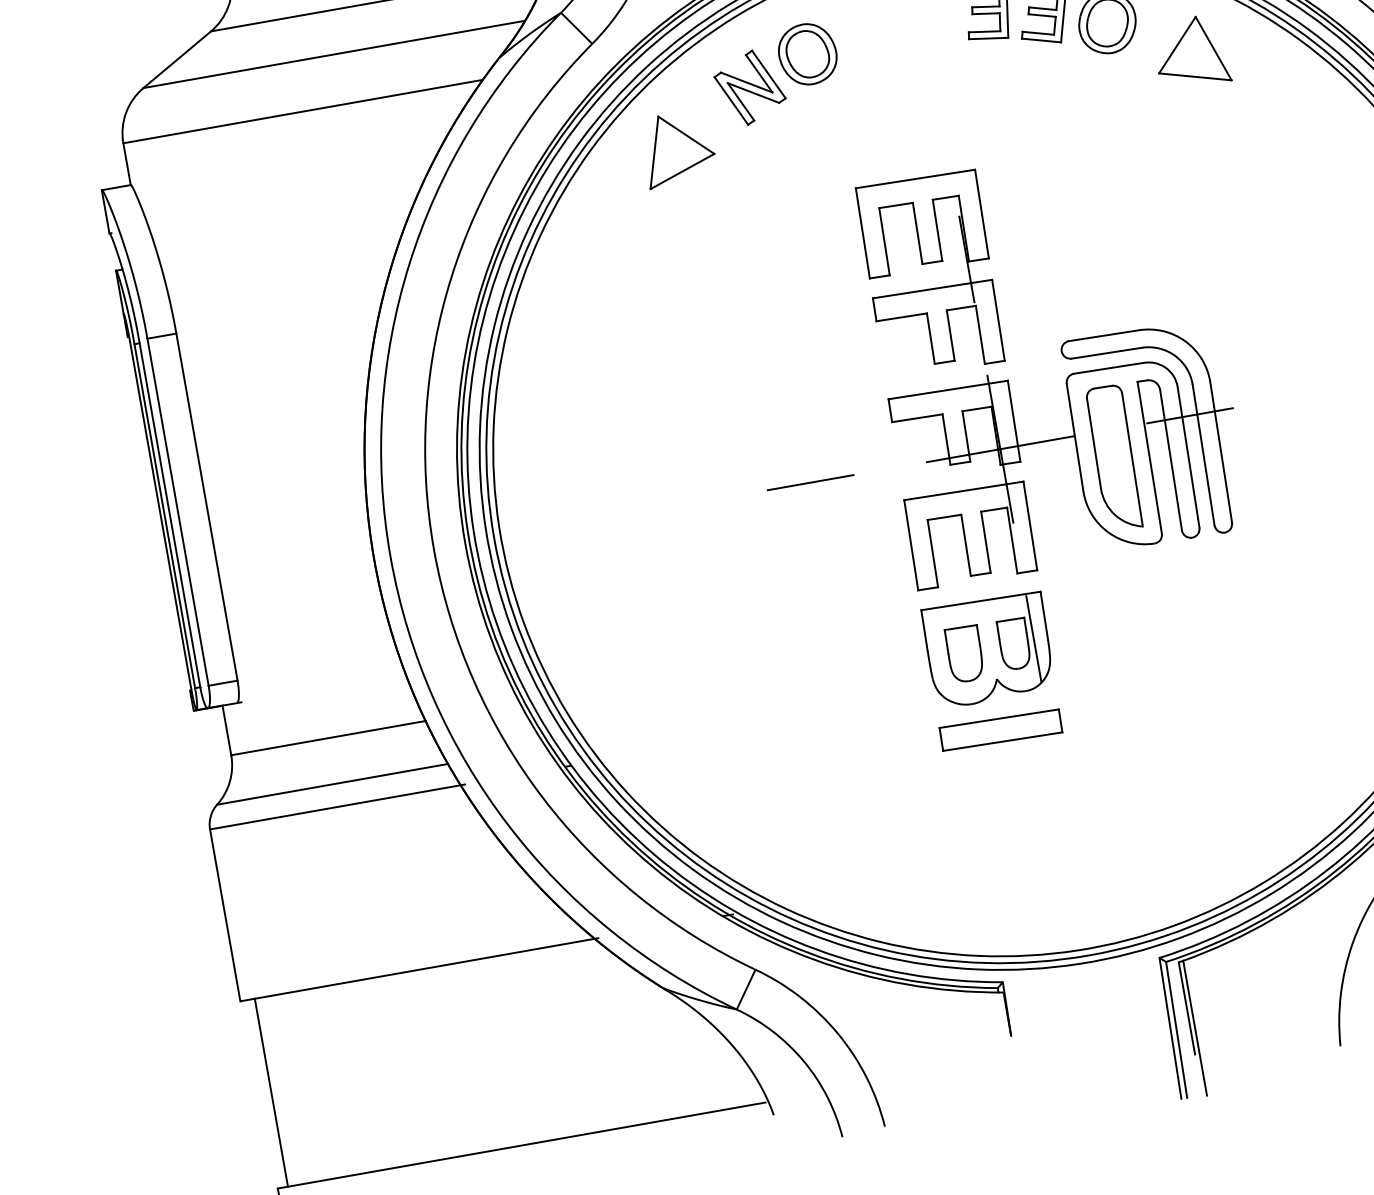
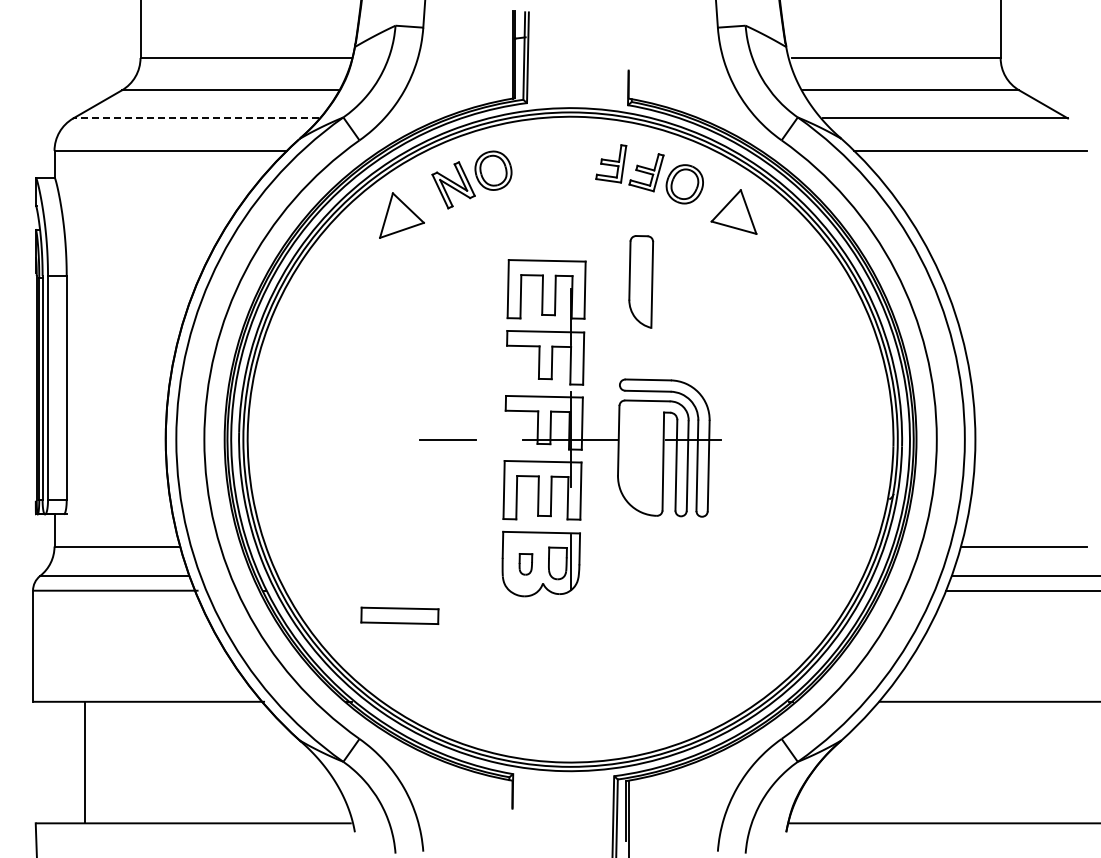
line: (334, 54) -> (196, 118), solid -> dashed
part: (1114, 457) -> (641, 281), moved
part: (964, 654) -> (525, 564), size x0.6
part: (1000, 729) -> (399, 615), moved
line: (271, 1092) -> (85, 762), moved

